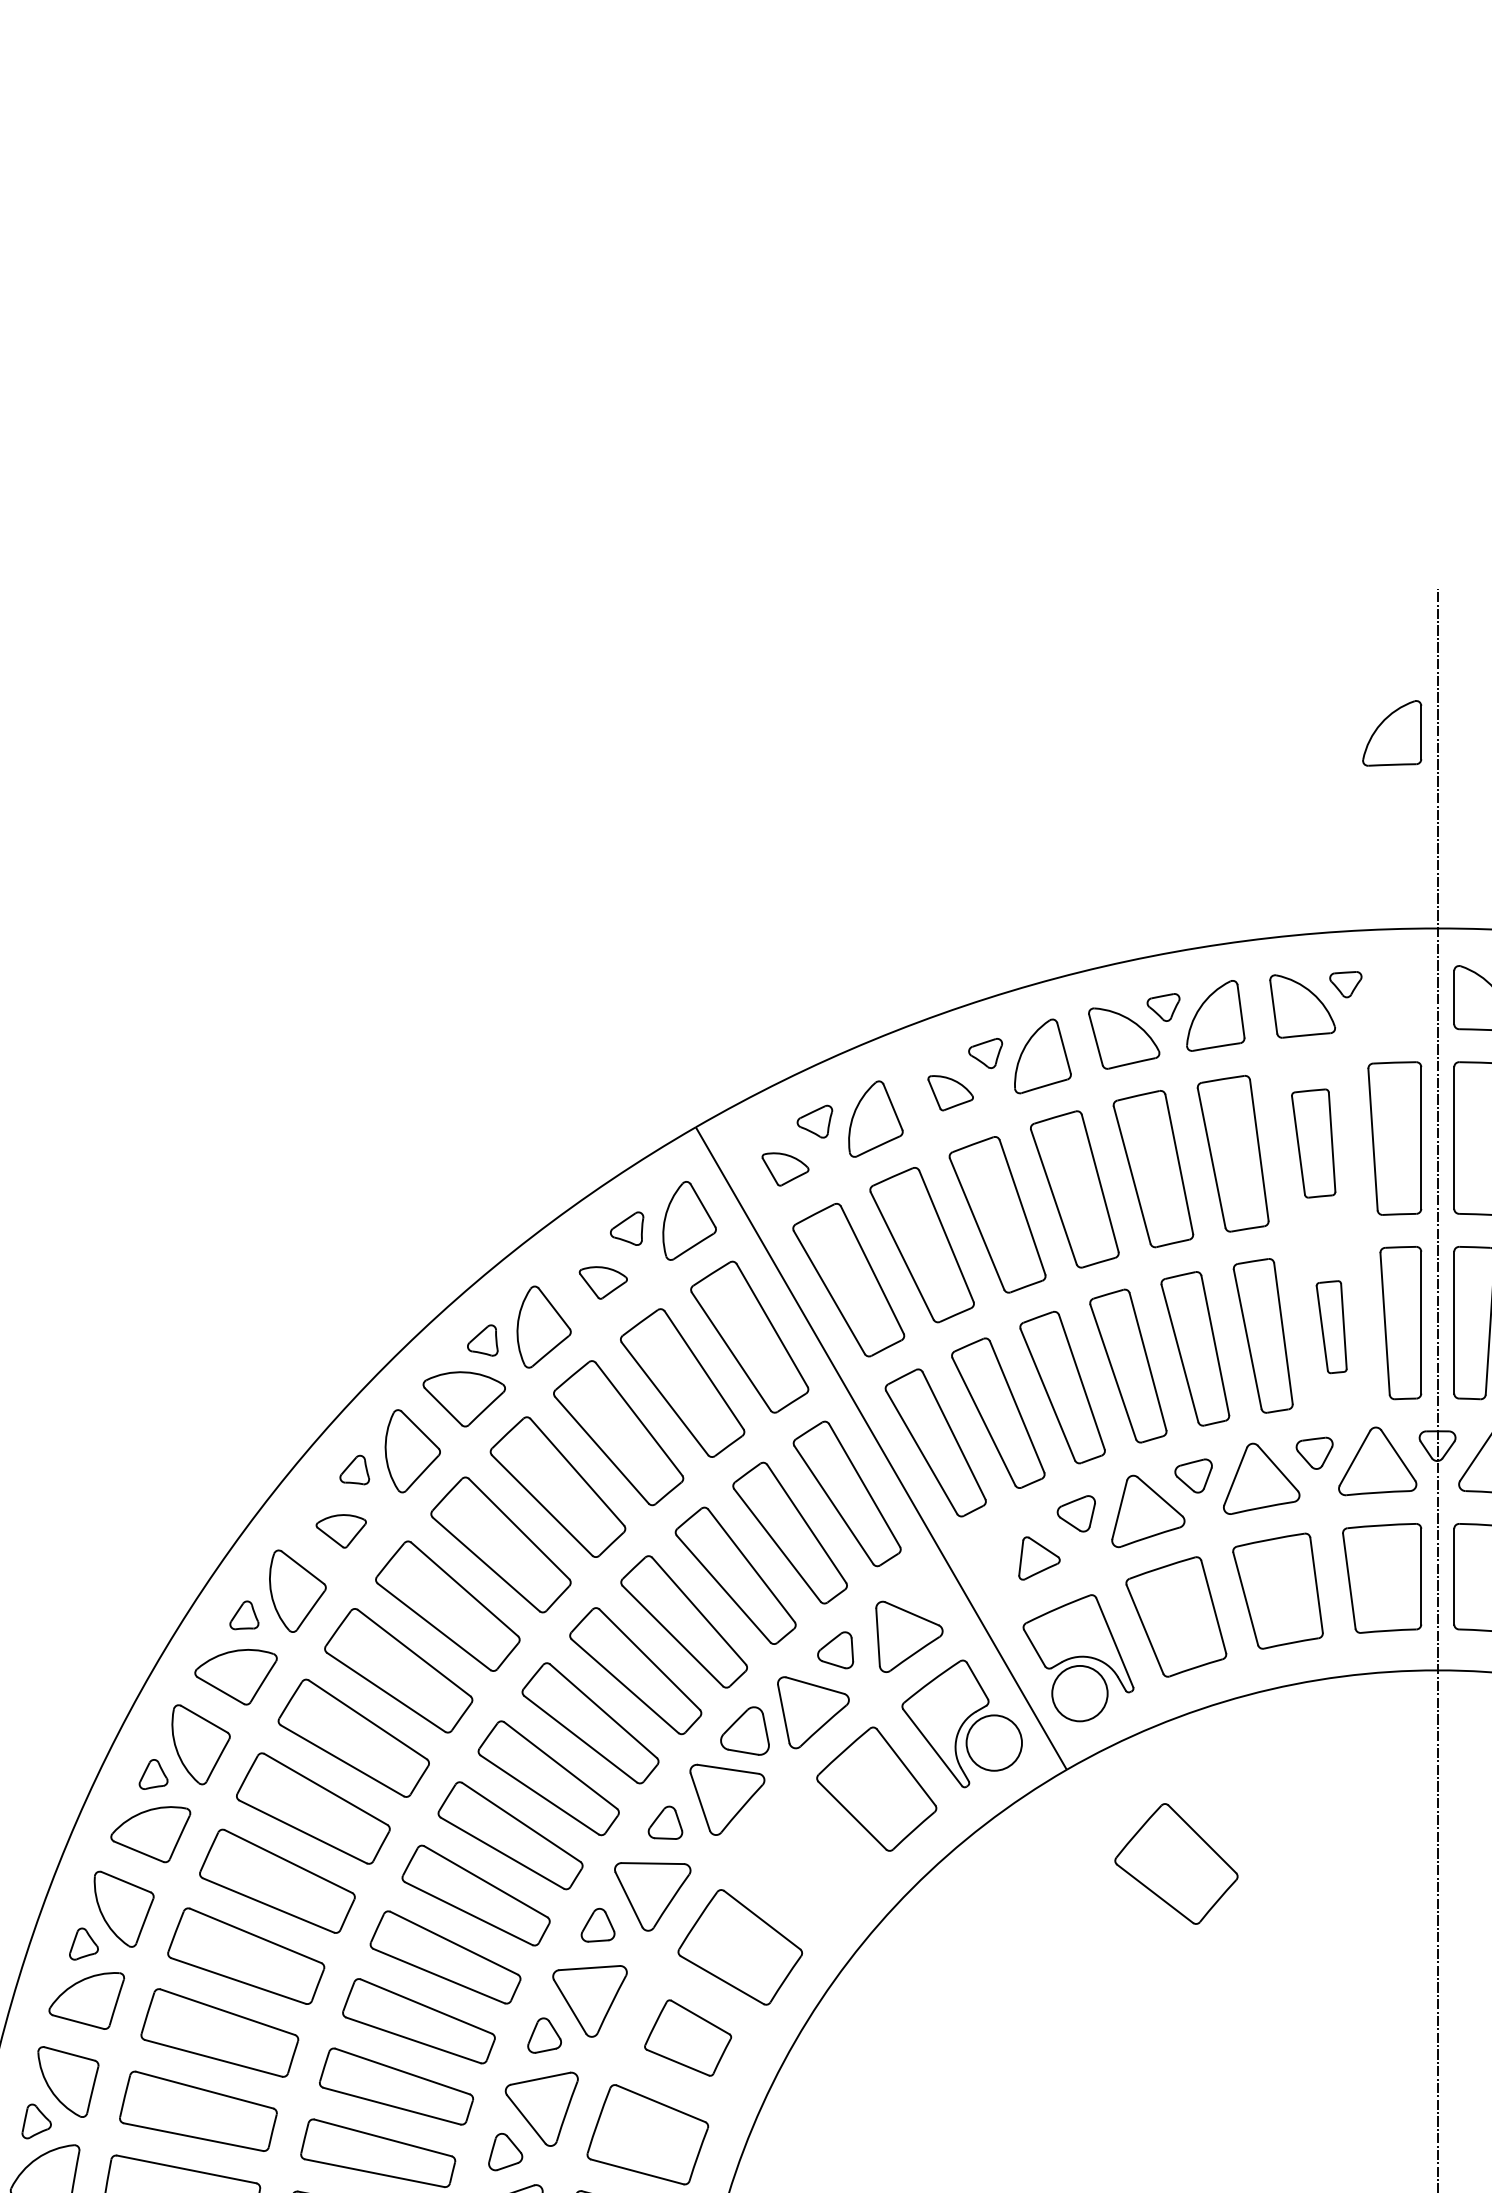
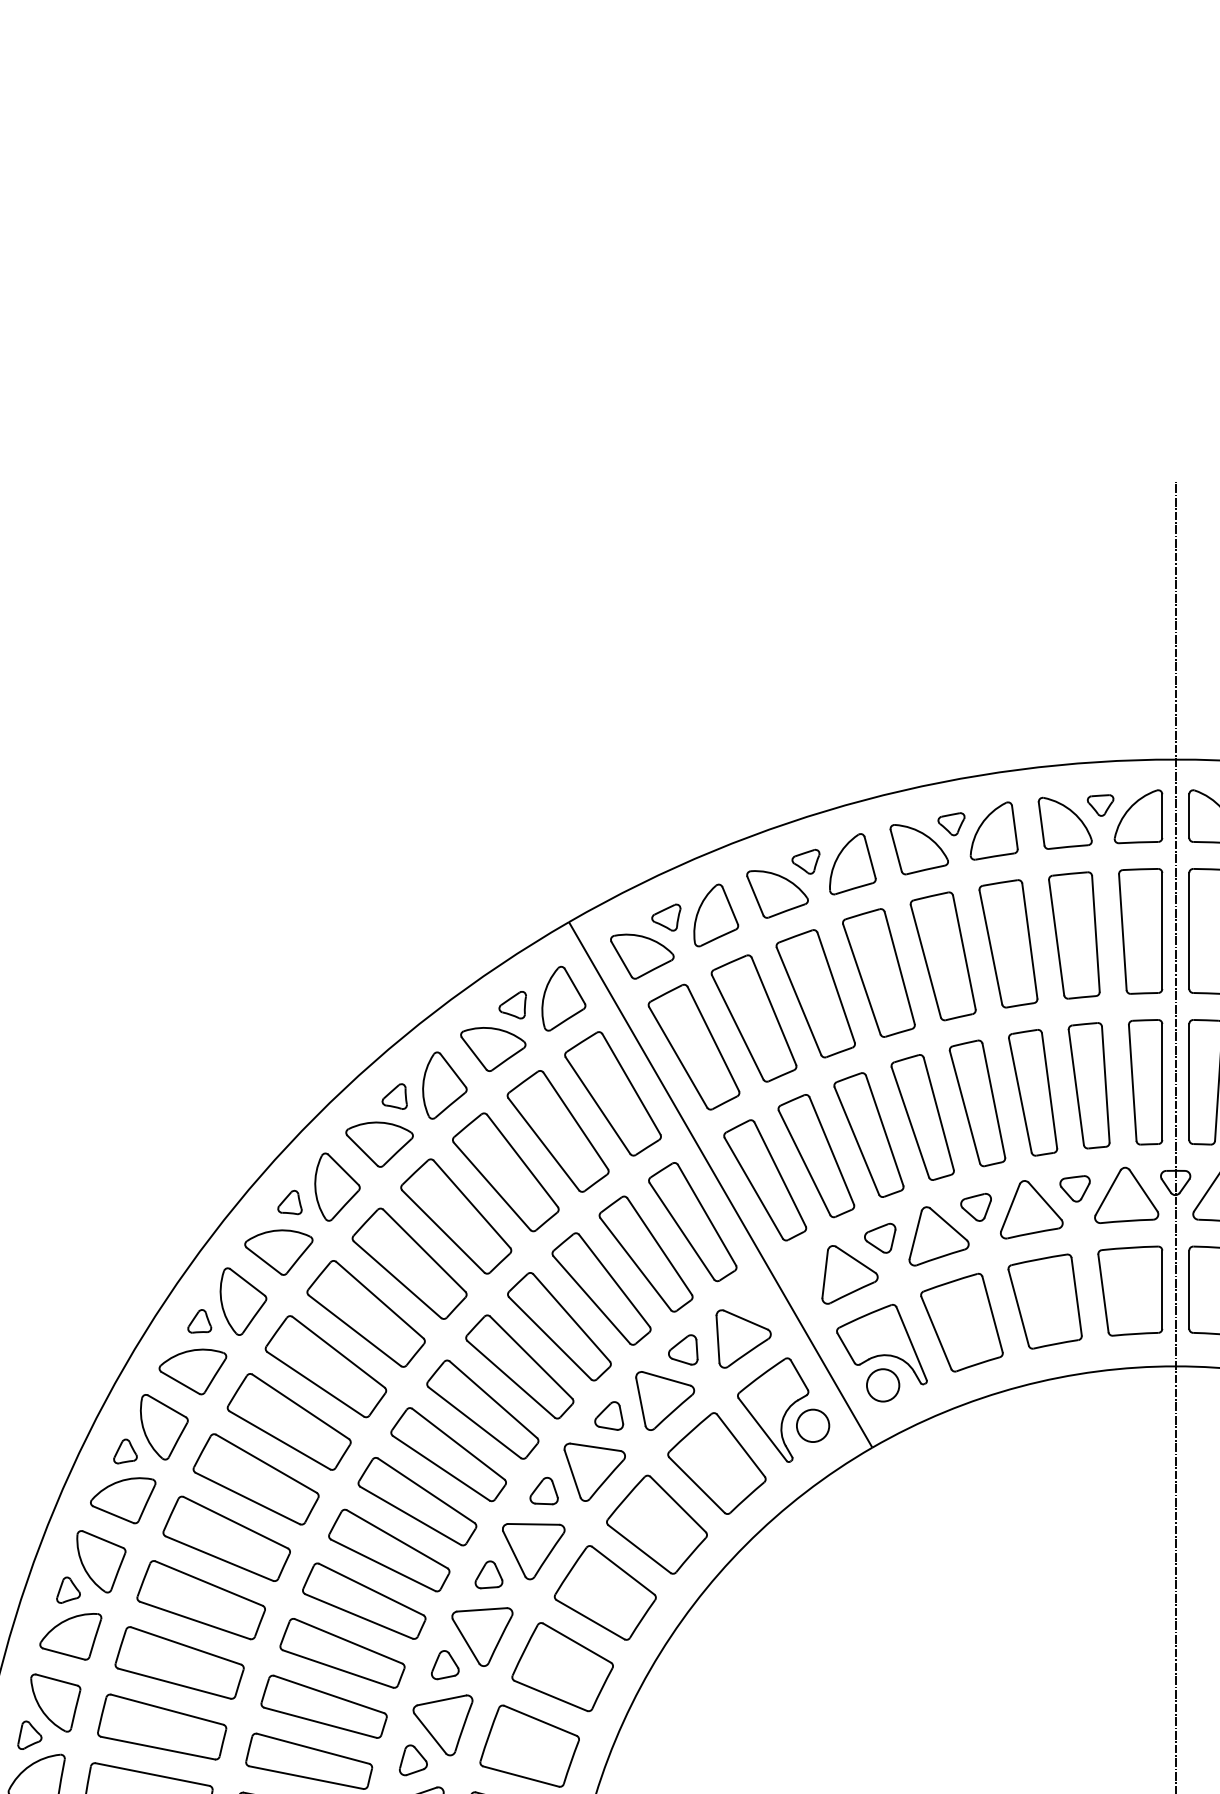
part: (1392, 733) -> (1138, 816), moved
part: (950, 1092) -> (777, 893), size x1.67
part: (1313, 1143) -> (1074, 935), size x1.43
part: (785, 1169) -> (642, 956), size x1.67
part: (603, 1282) -> (493, 1049), size x1.67
part: (1331, 1326) -> (1088, 1085), size x1.67
part: (341, 1531) -> (279, 1252), size x1.67
part: (1039, 1558) -> (850, 1274), size x1.67
circle: (1079, 1693) -> (882, 1385), size x0.71
part: (744, 1730) -> (608, 1415), size x0.71
circle: (994, 1742) -> (813, 1425), size x0.71
part: (1176, 1863) -> (657, 1524), moved
part: (687, 2037) -> (562, 1666), size x1.43

